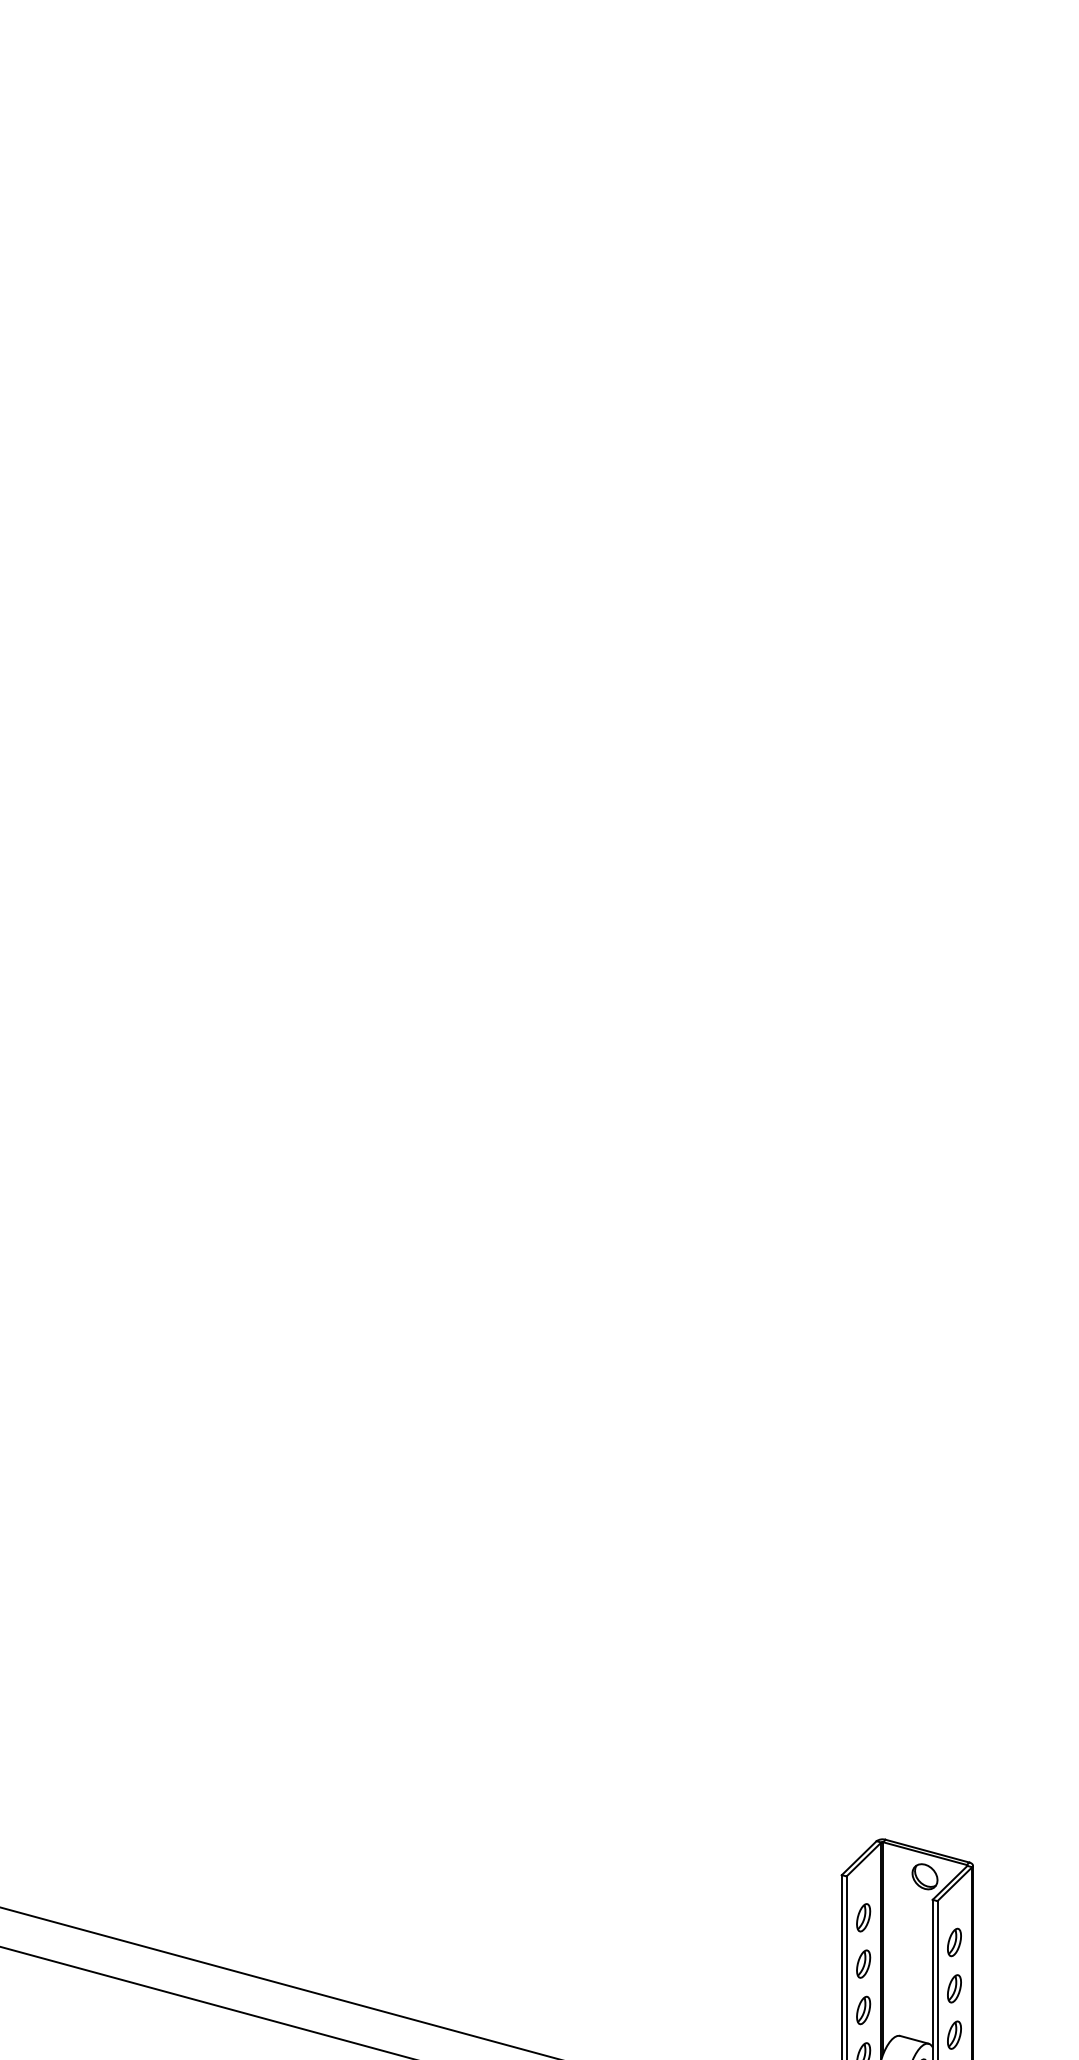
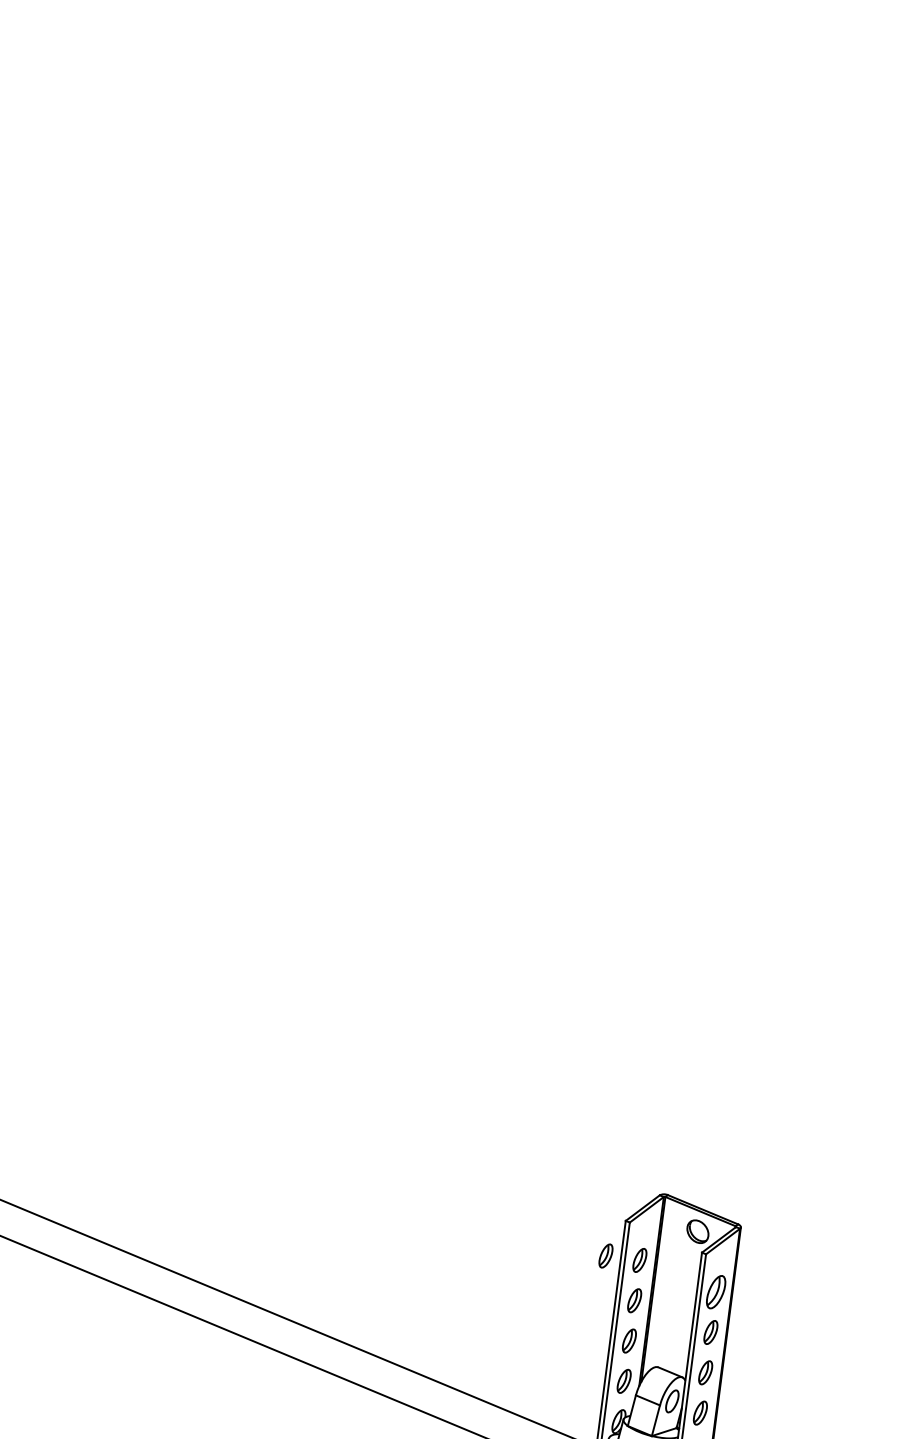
part: (824, 1917) -> (605, 1255), added
part: (954, 1942) -> (716, 1292), size x1.4

